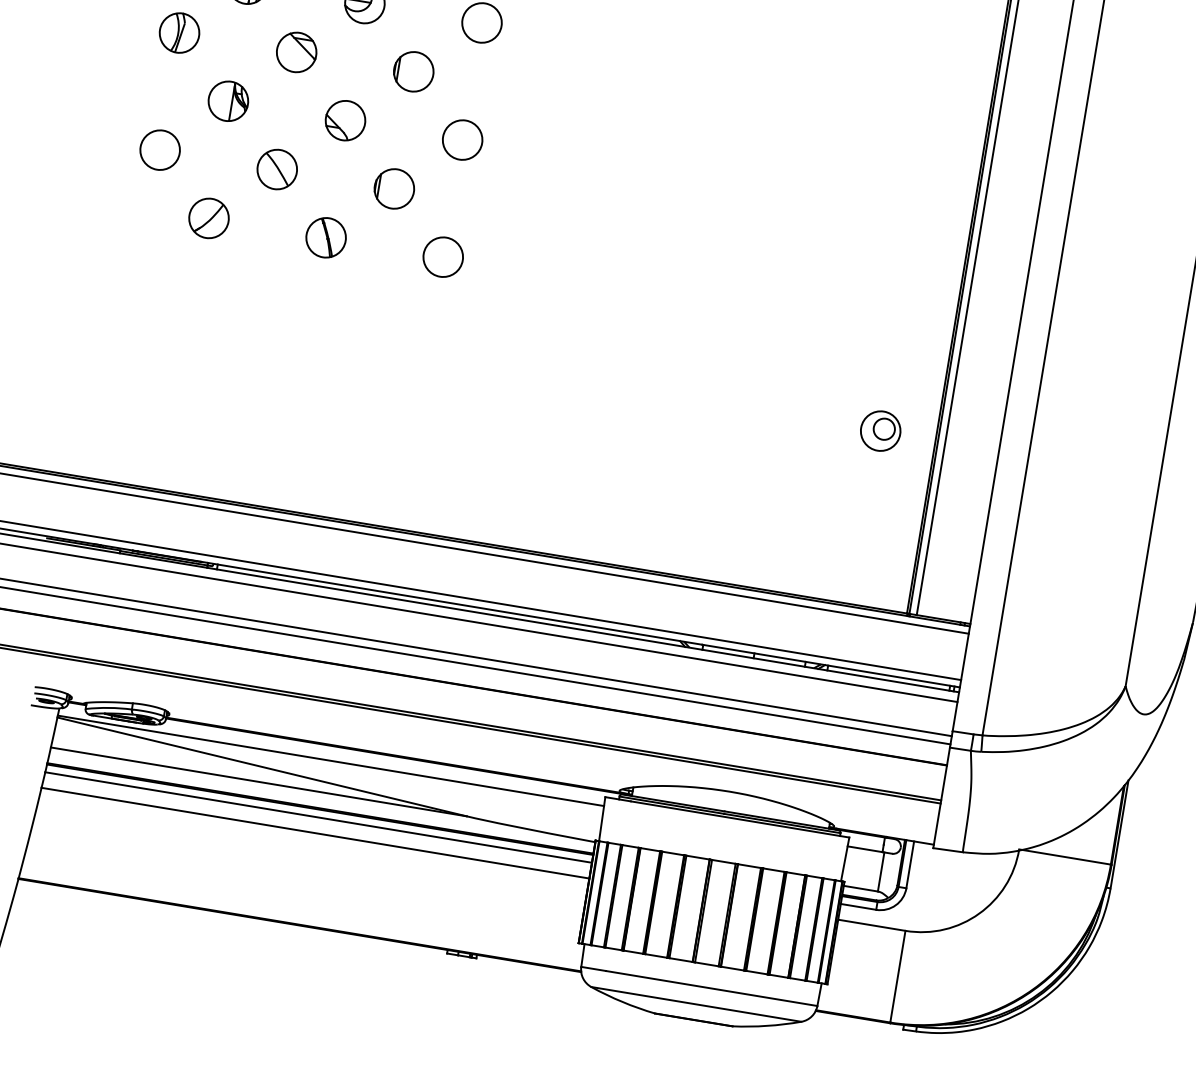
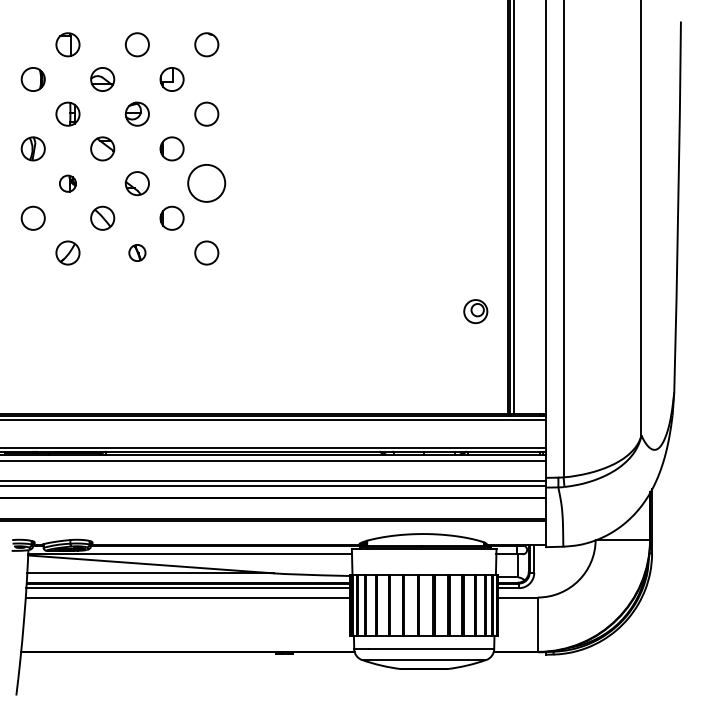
part: (227, 100) -> (67, 183), size x0.7
circle: (462, 139) -> (206, 183), size x1.6
part: (326, 236) -> (137, 252), size x0.7

